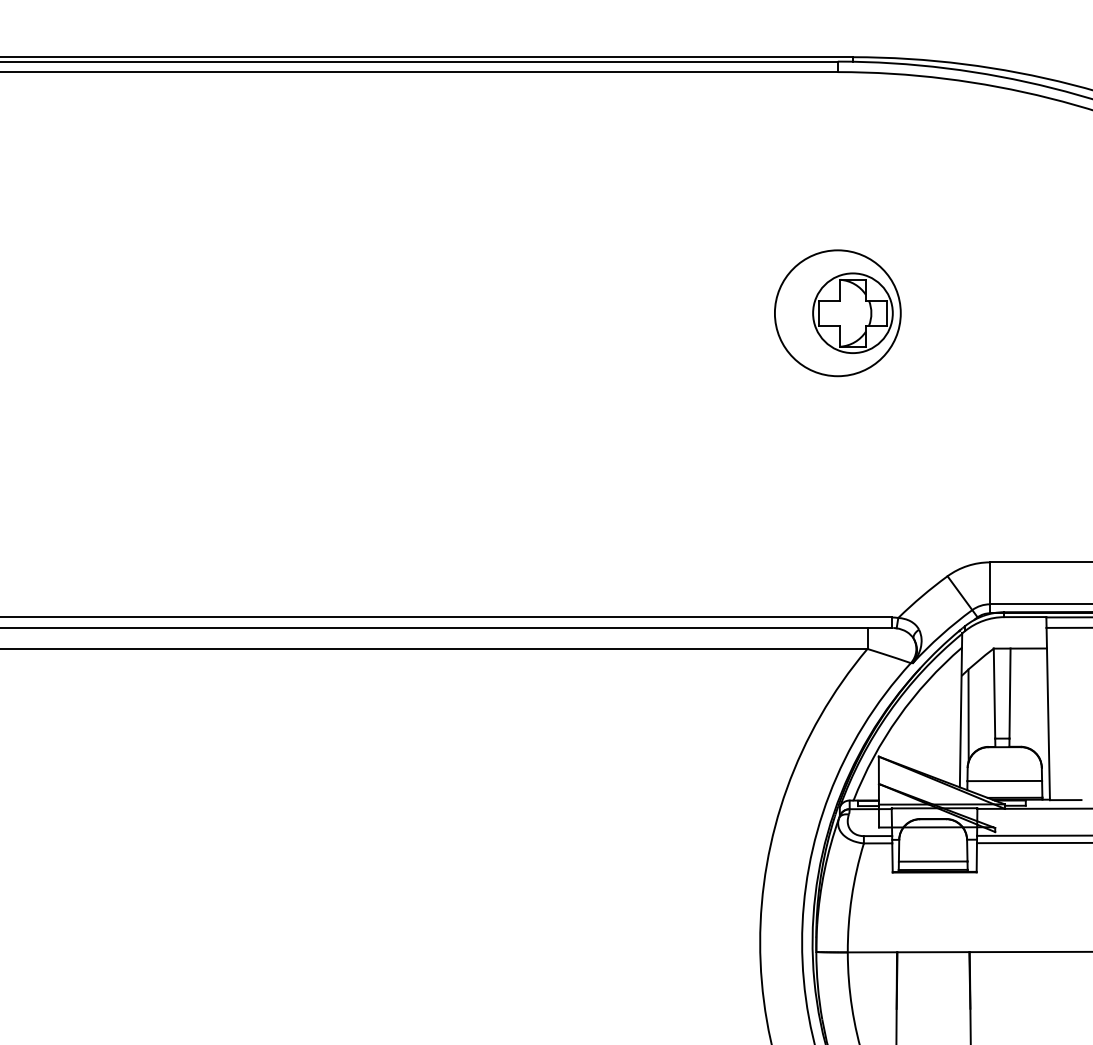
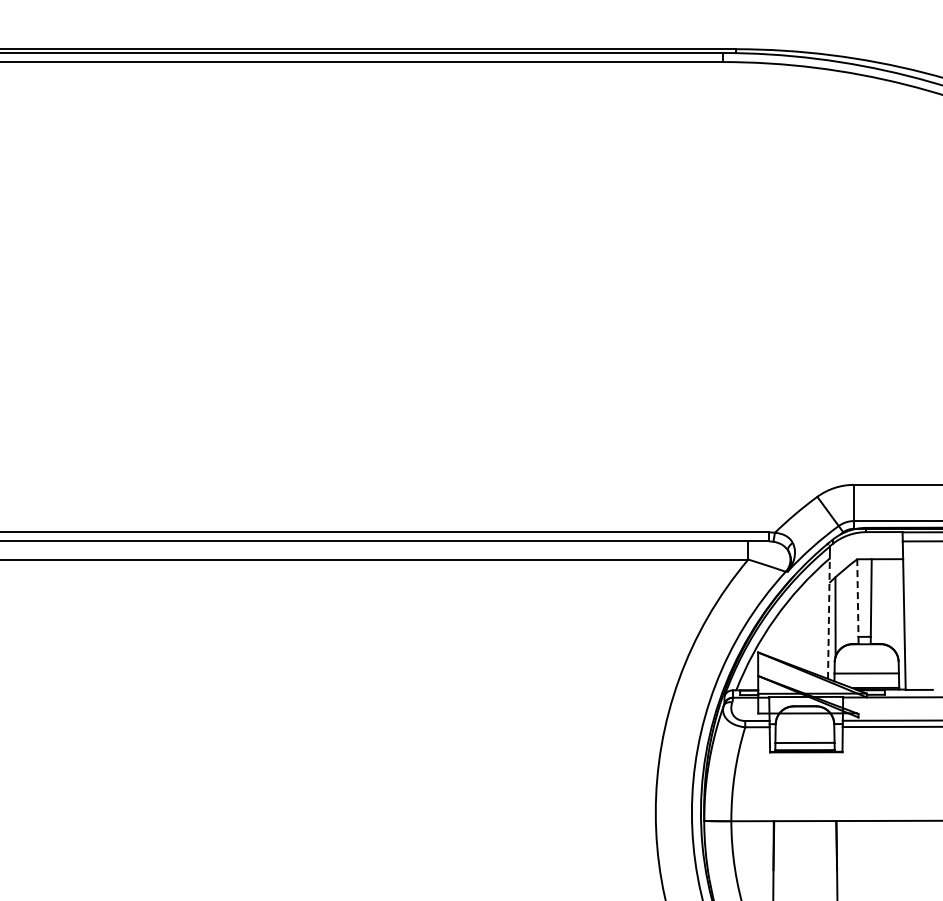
part: (837, 312) -> (722, 269), removed
line: (994, 692) -> (857, 597), solid -> dashed
line: (960, 717) -> (828, 618), solid -> dashed

